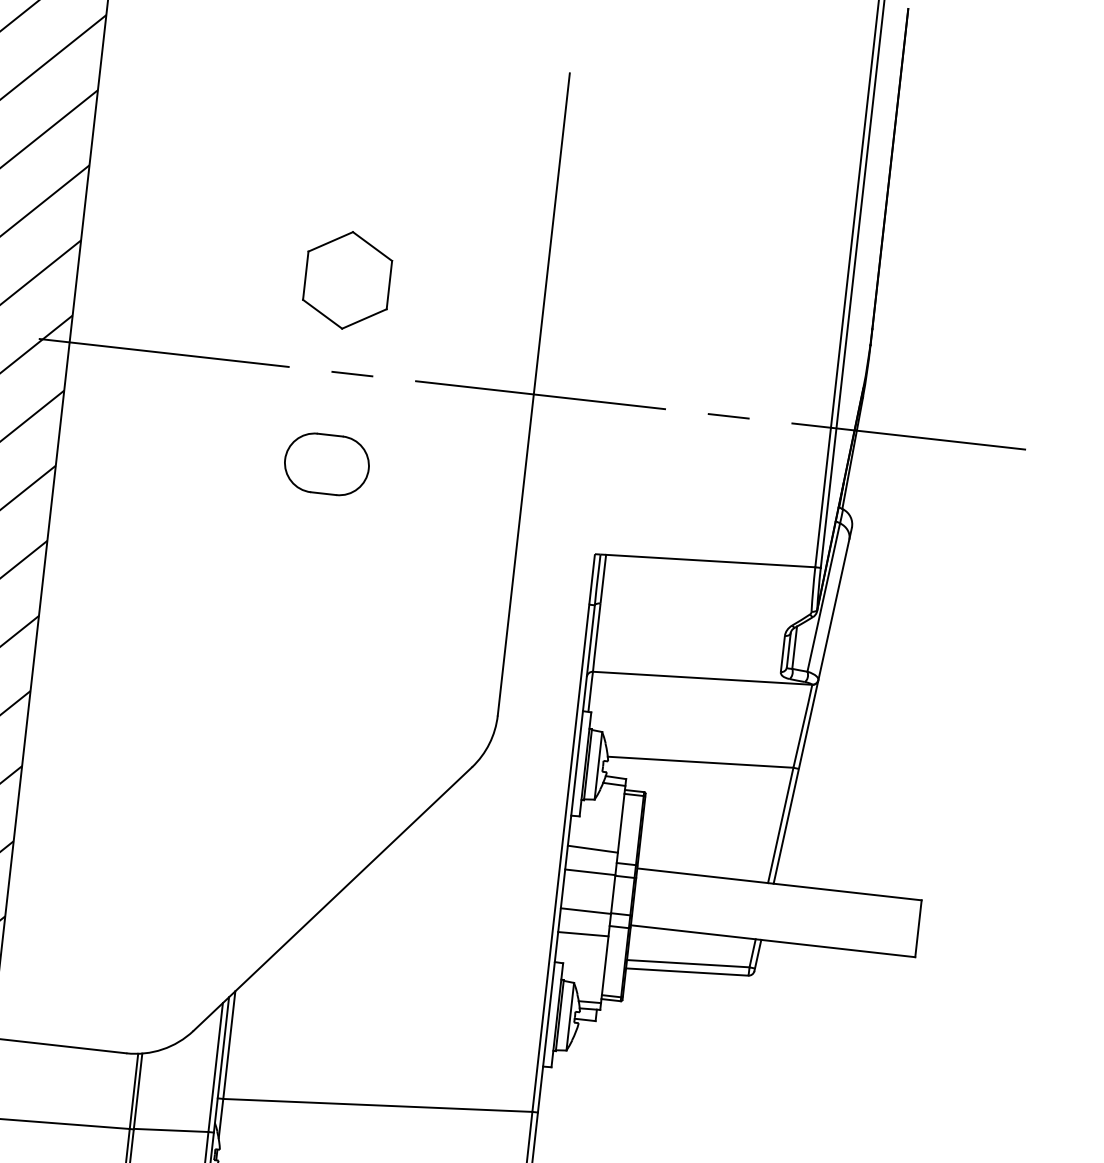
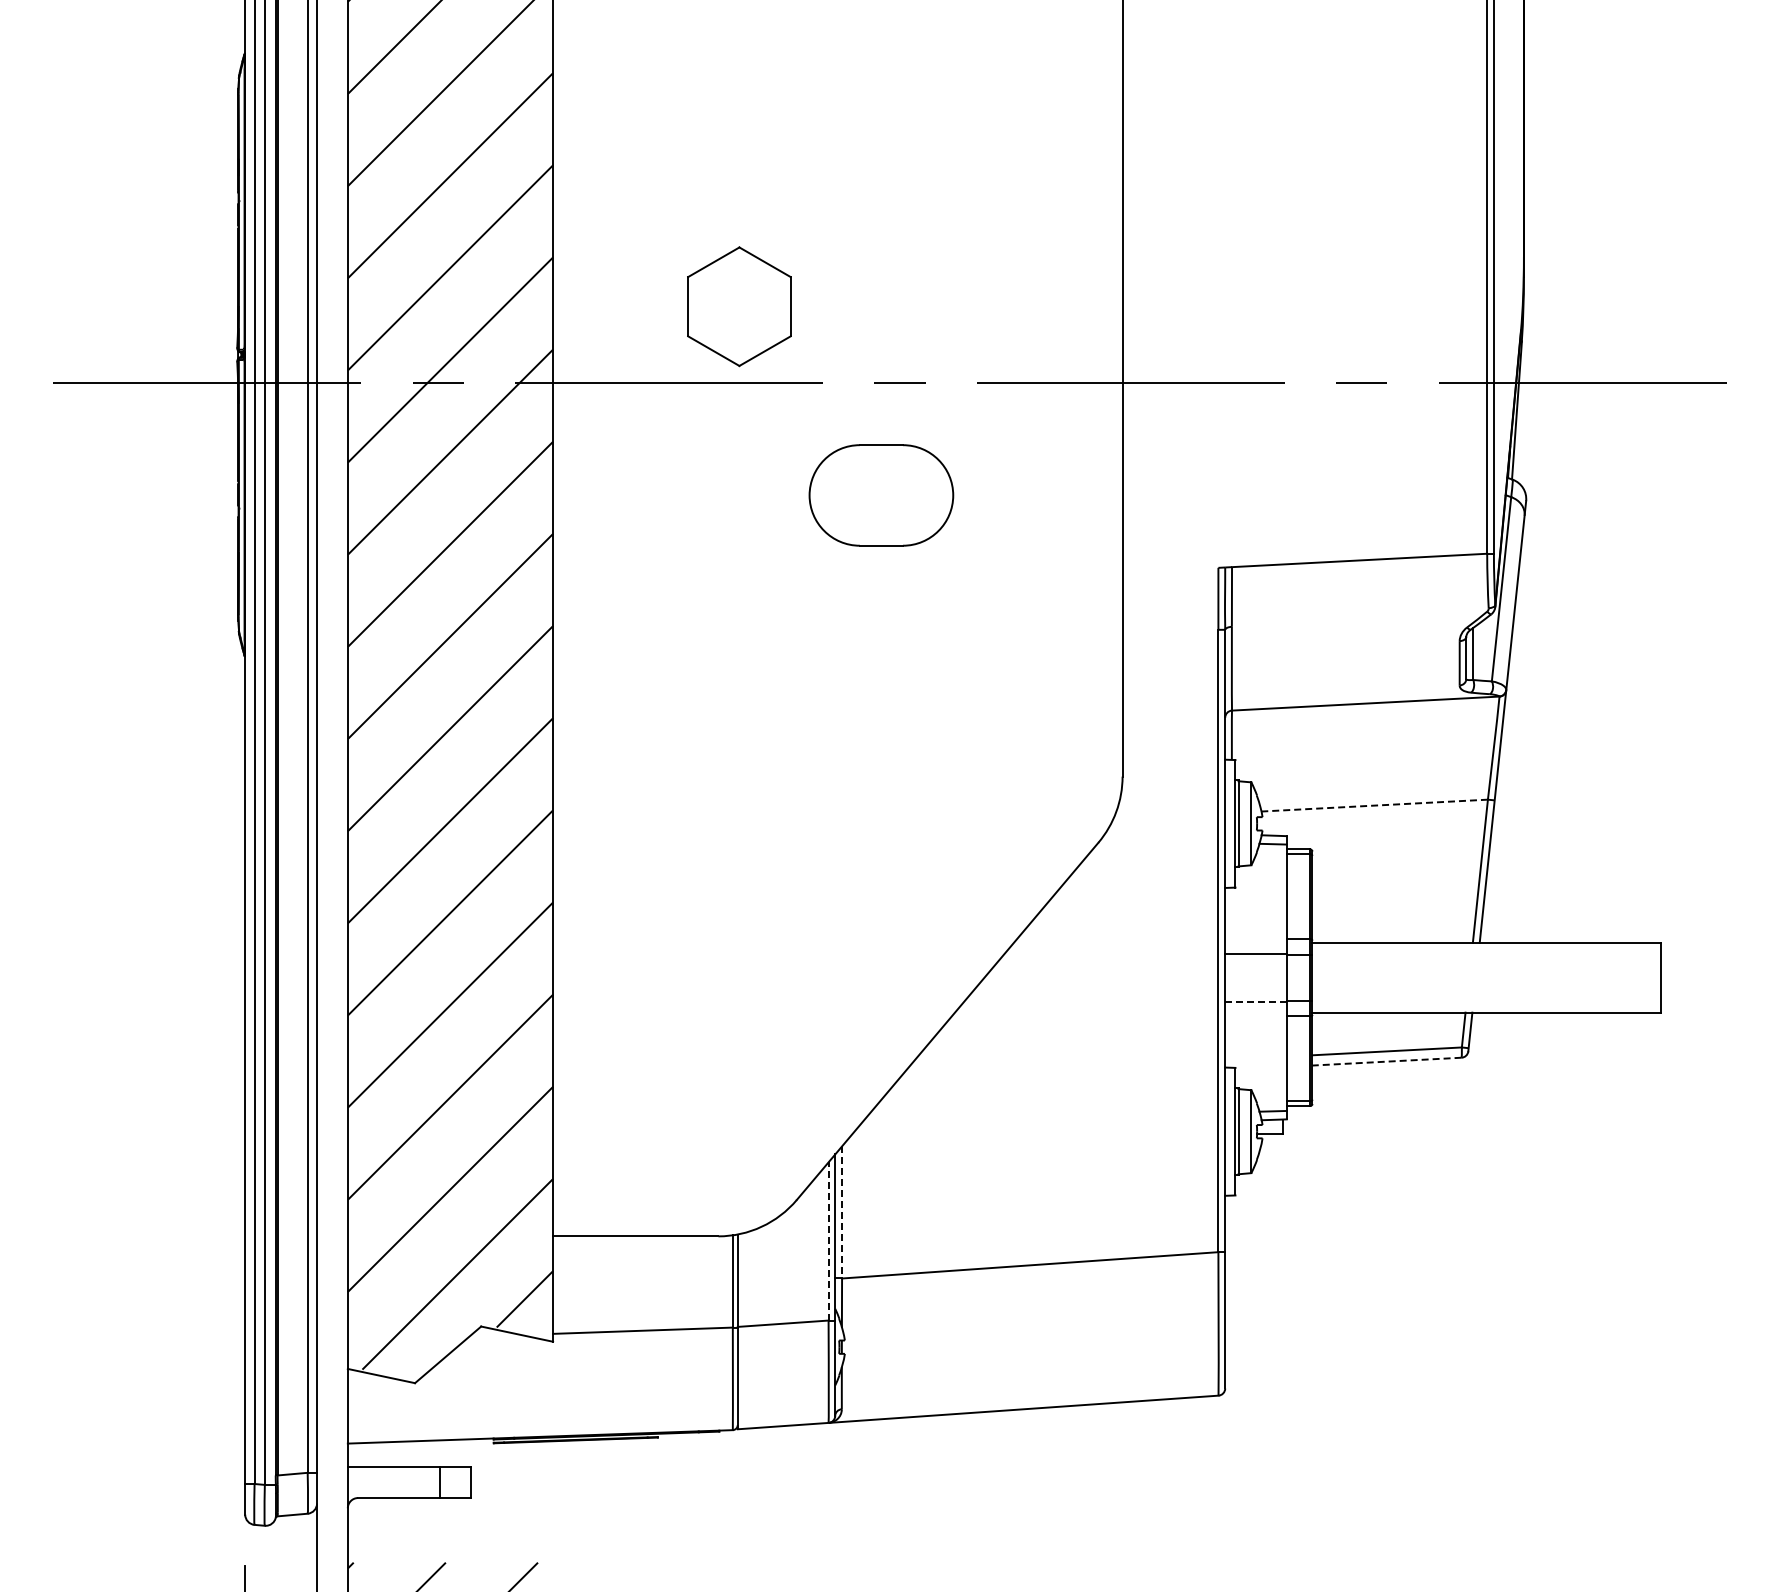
part: (347, 280) -> (739, 306), moved
part: (327, 464) -> (881, 495), size x1.4
line: (700, 762) -> (1374, 805), solid -> dashed
line: (592, 849) -> (1255, 925), removed
line: (585, 911) -> (1255, 1001), solid -> dashed
line: (582, 933) -> (1255, 1029), removed
line: (686, 971) -> (1386, 1061), solid -> dashed
line: (229, 1045) -> (842, 1212), solid -> dashed
line: (215, 1066) -> (828, 1240), solid -> dashed

